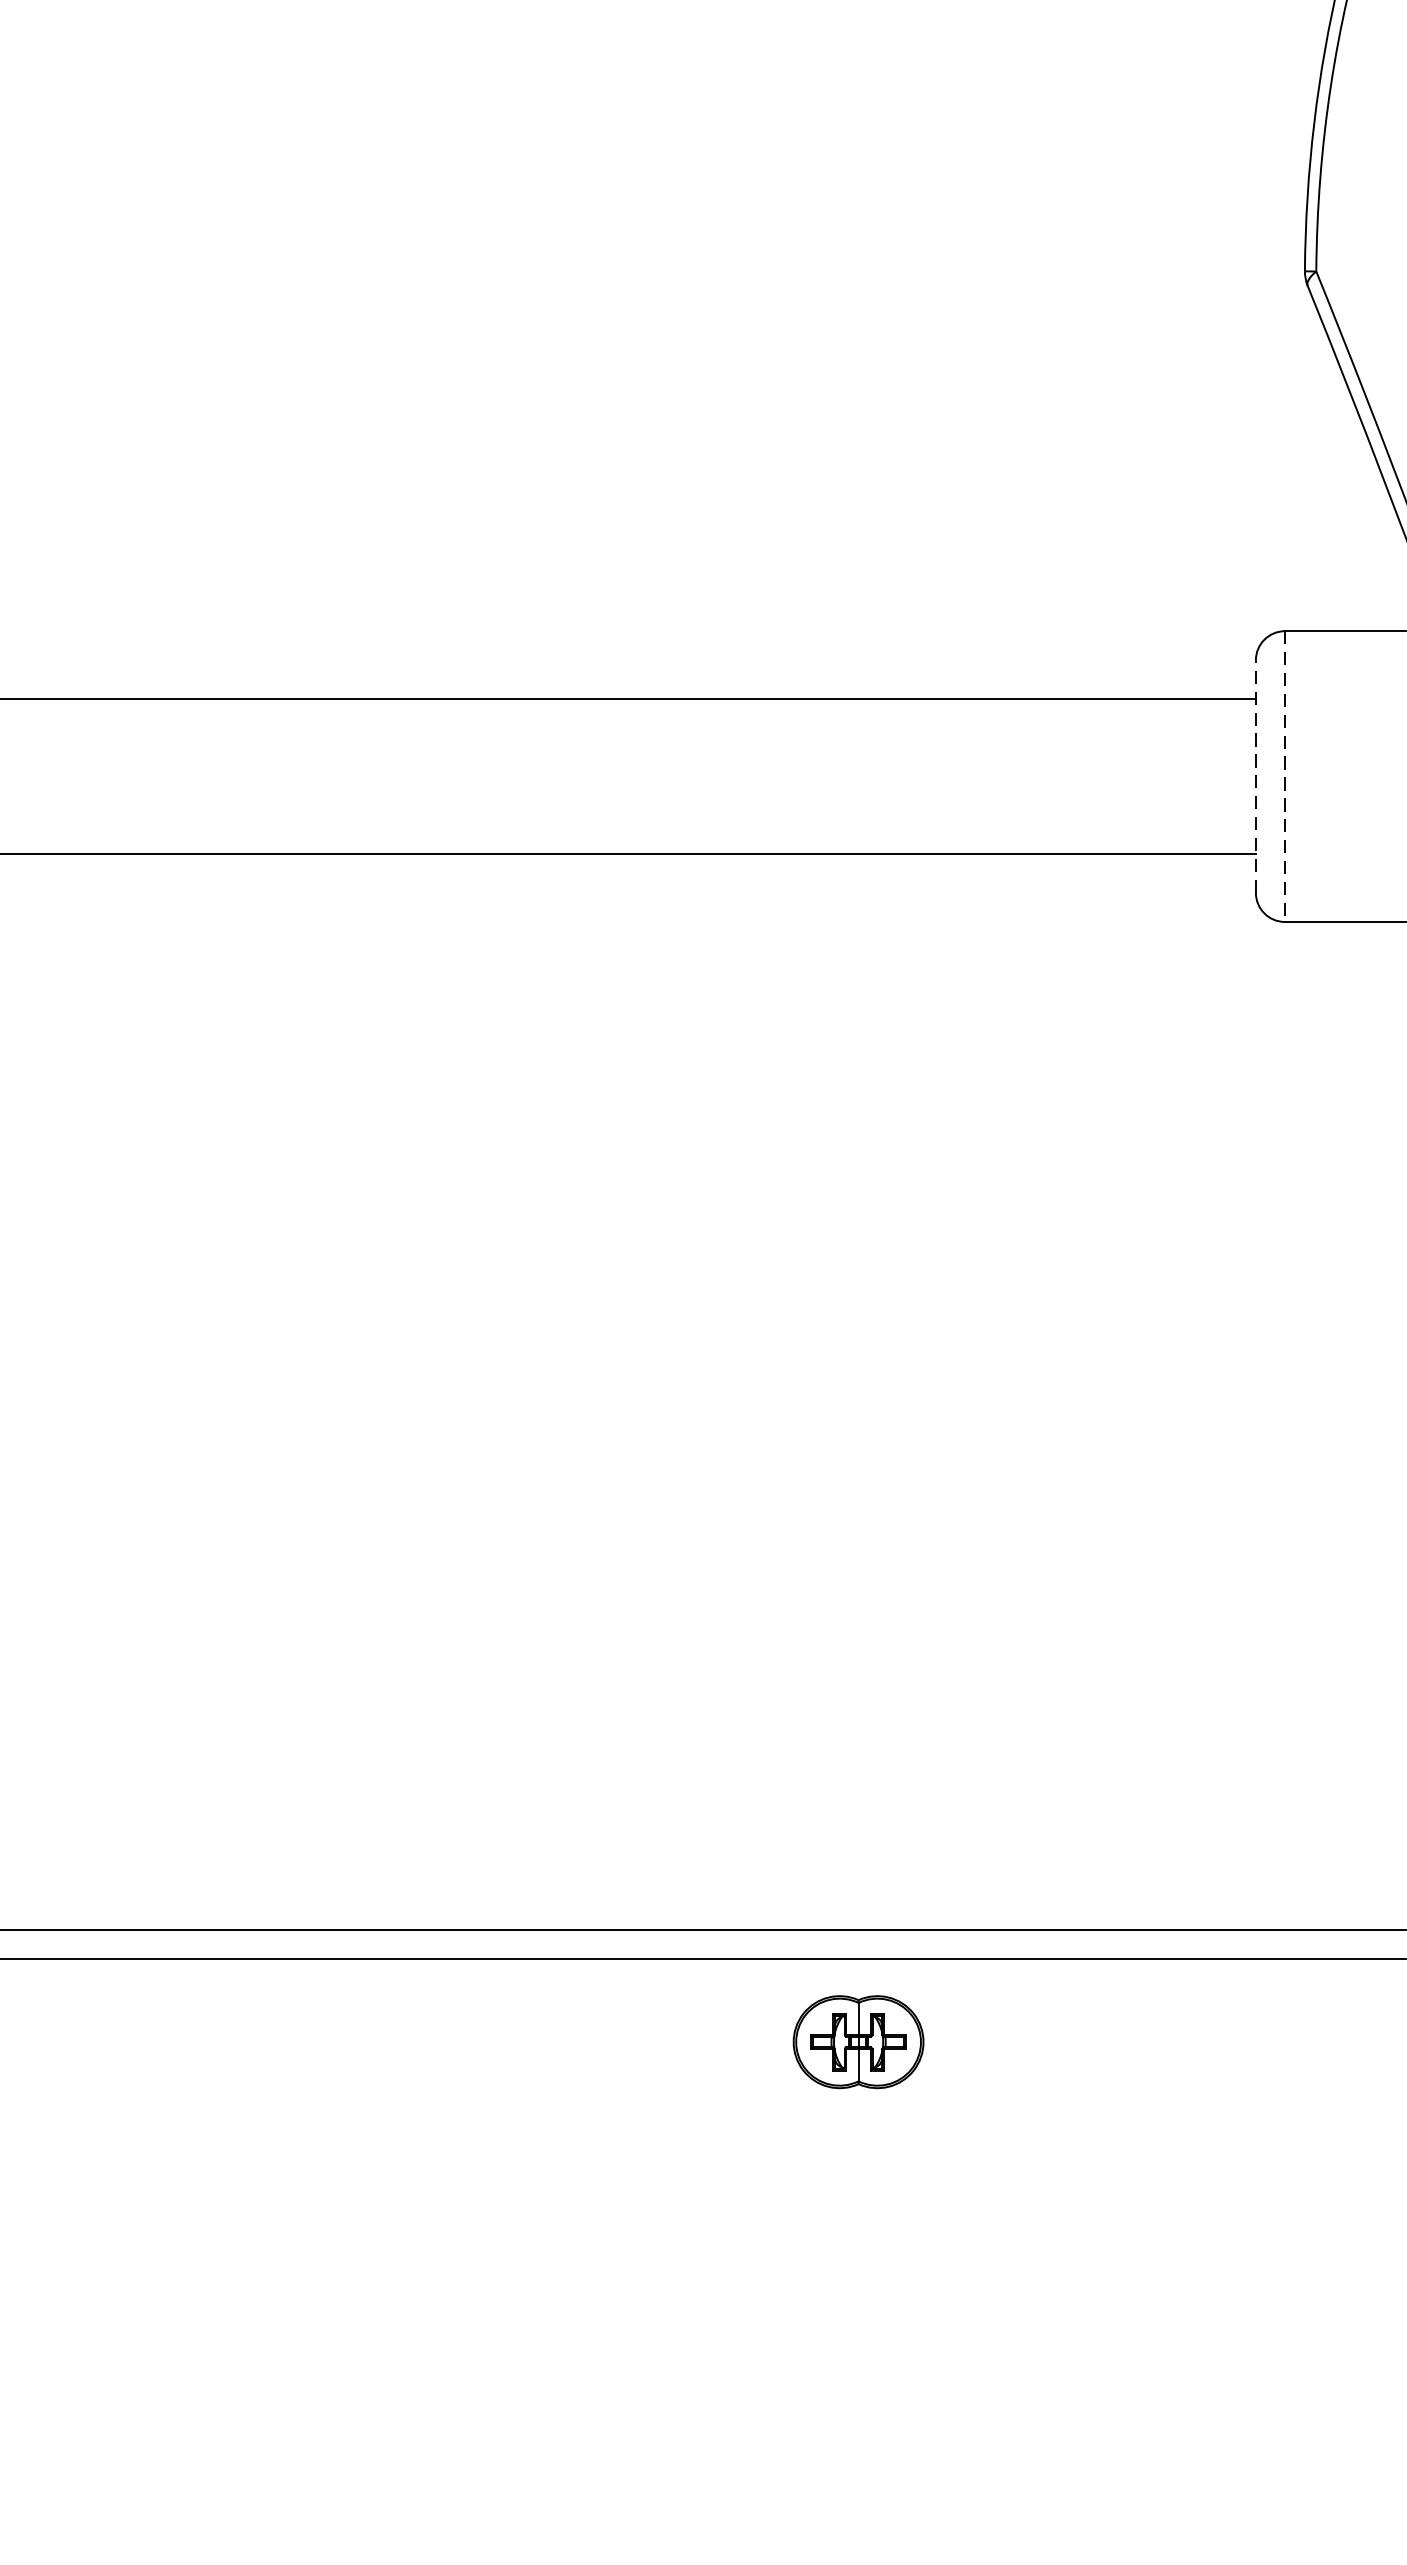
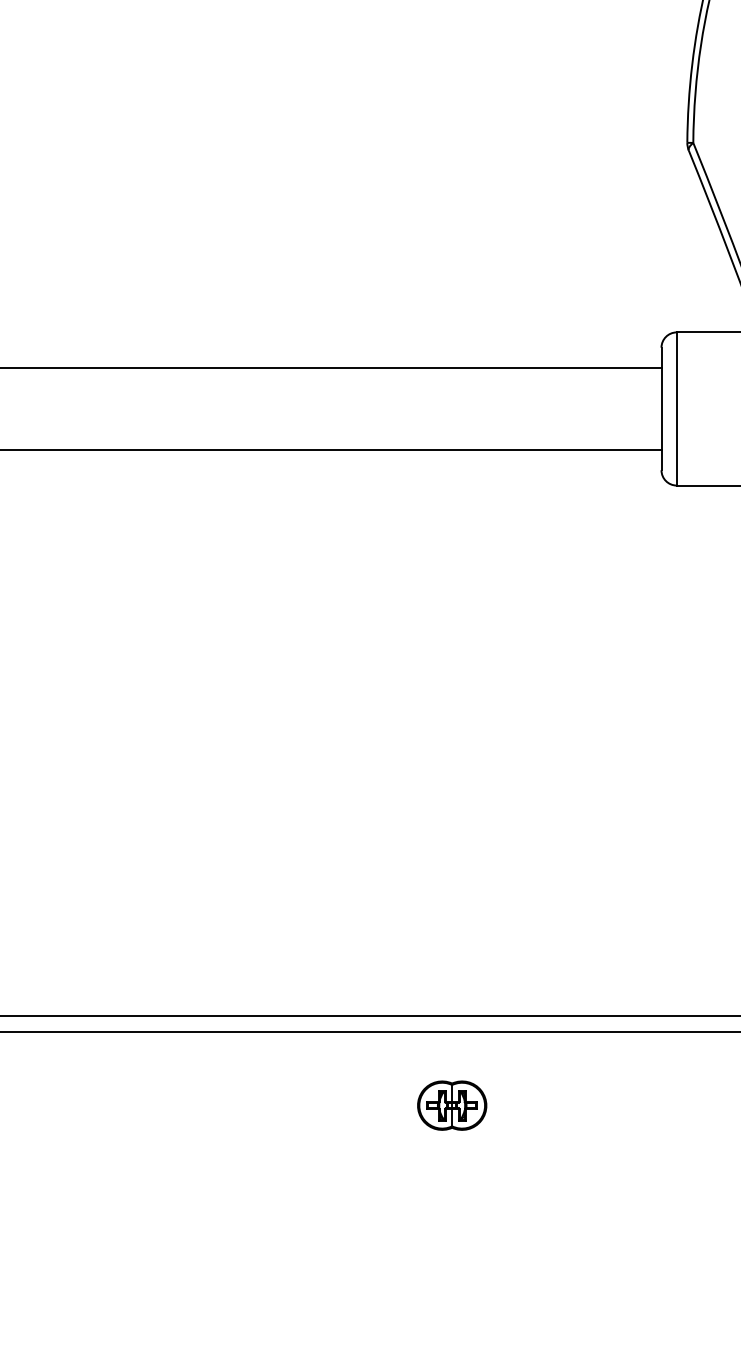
line: (1255, 775) -> (661, 408), dashed -> solid
line: (1284, 775) -> (676, 408), dashed -> solid
part: (859, 2041) -> (452, 1105), moved

